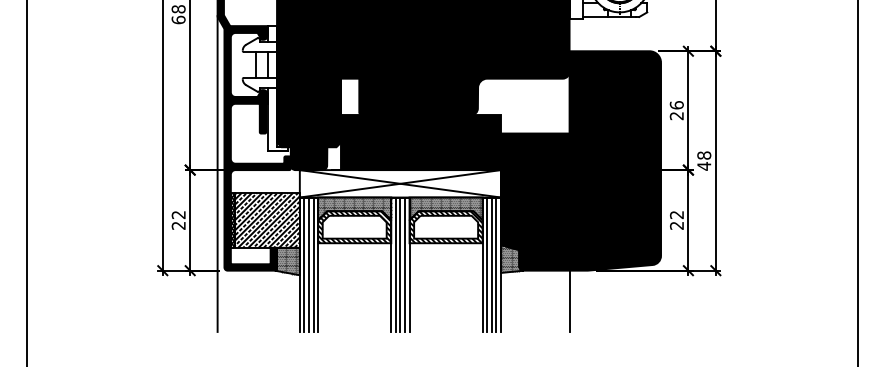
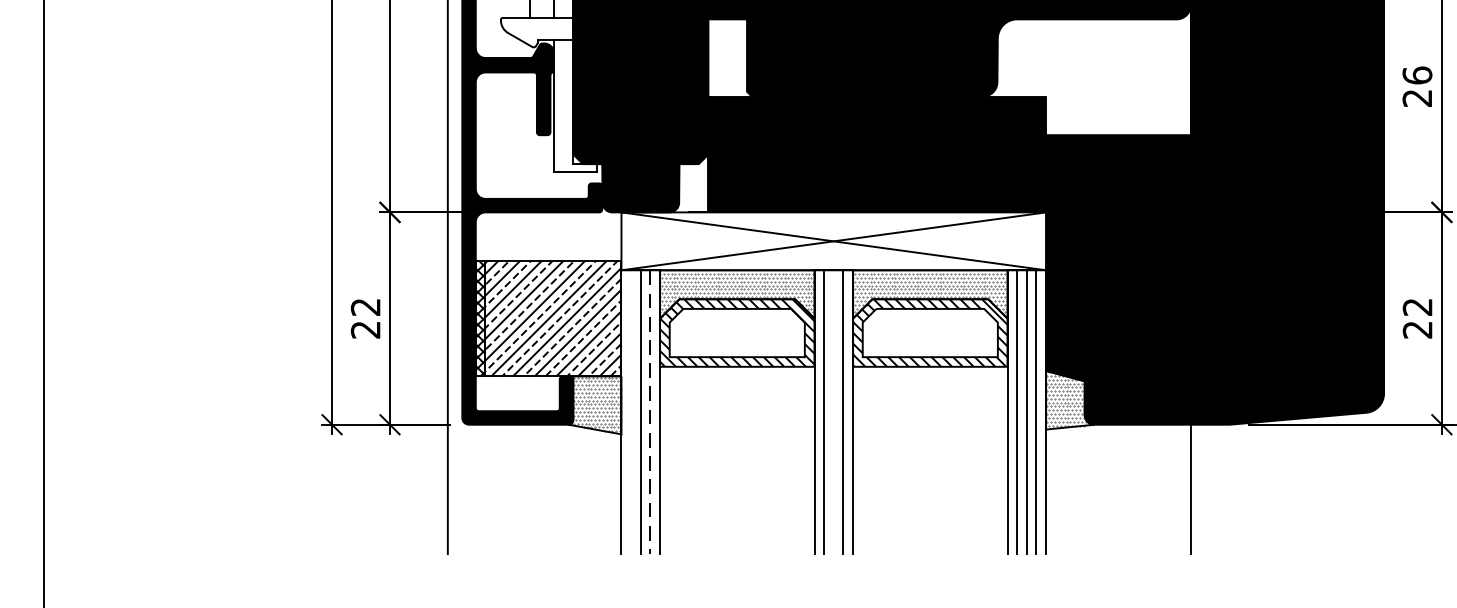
line: (304, 264) -> (631, 411), removed
line: (400, 264) -> (833, 411), removed
line: (313, 265) -> (650, 413), solid -> dashed

